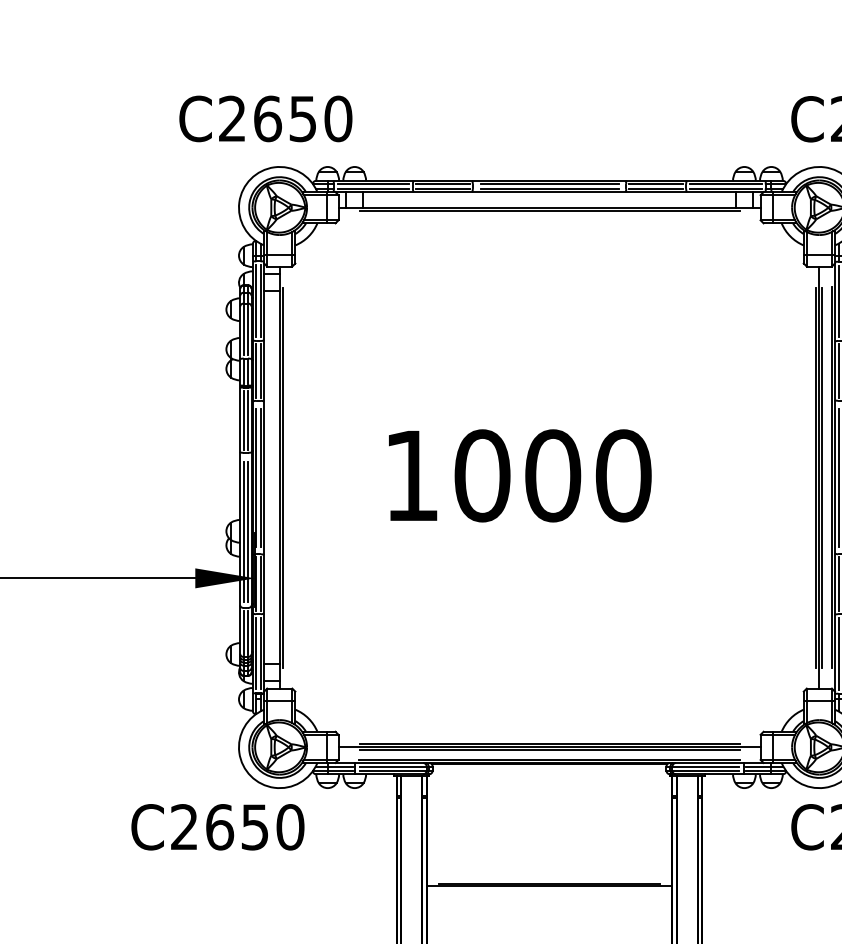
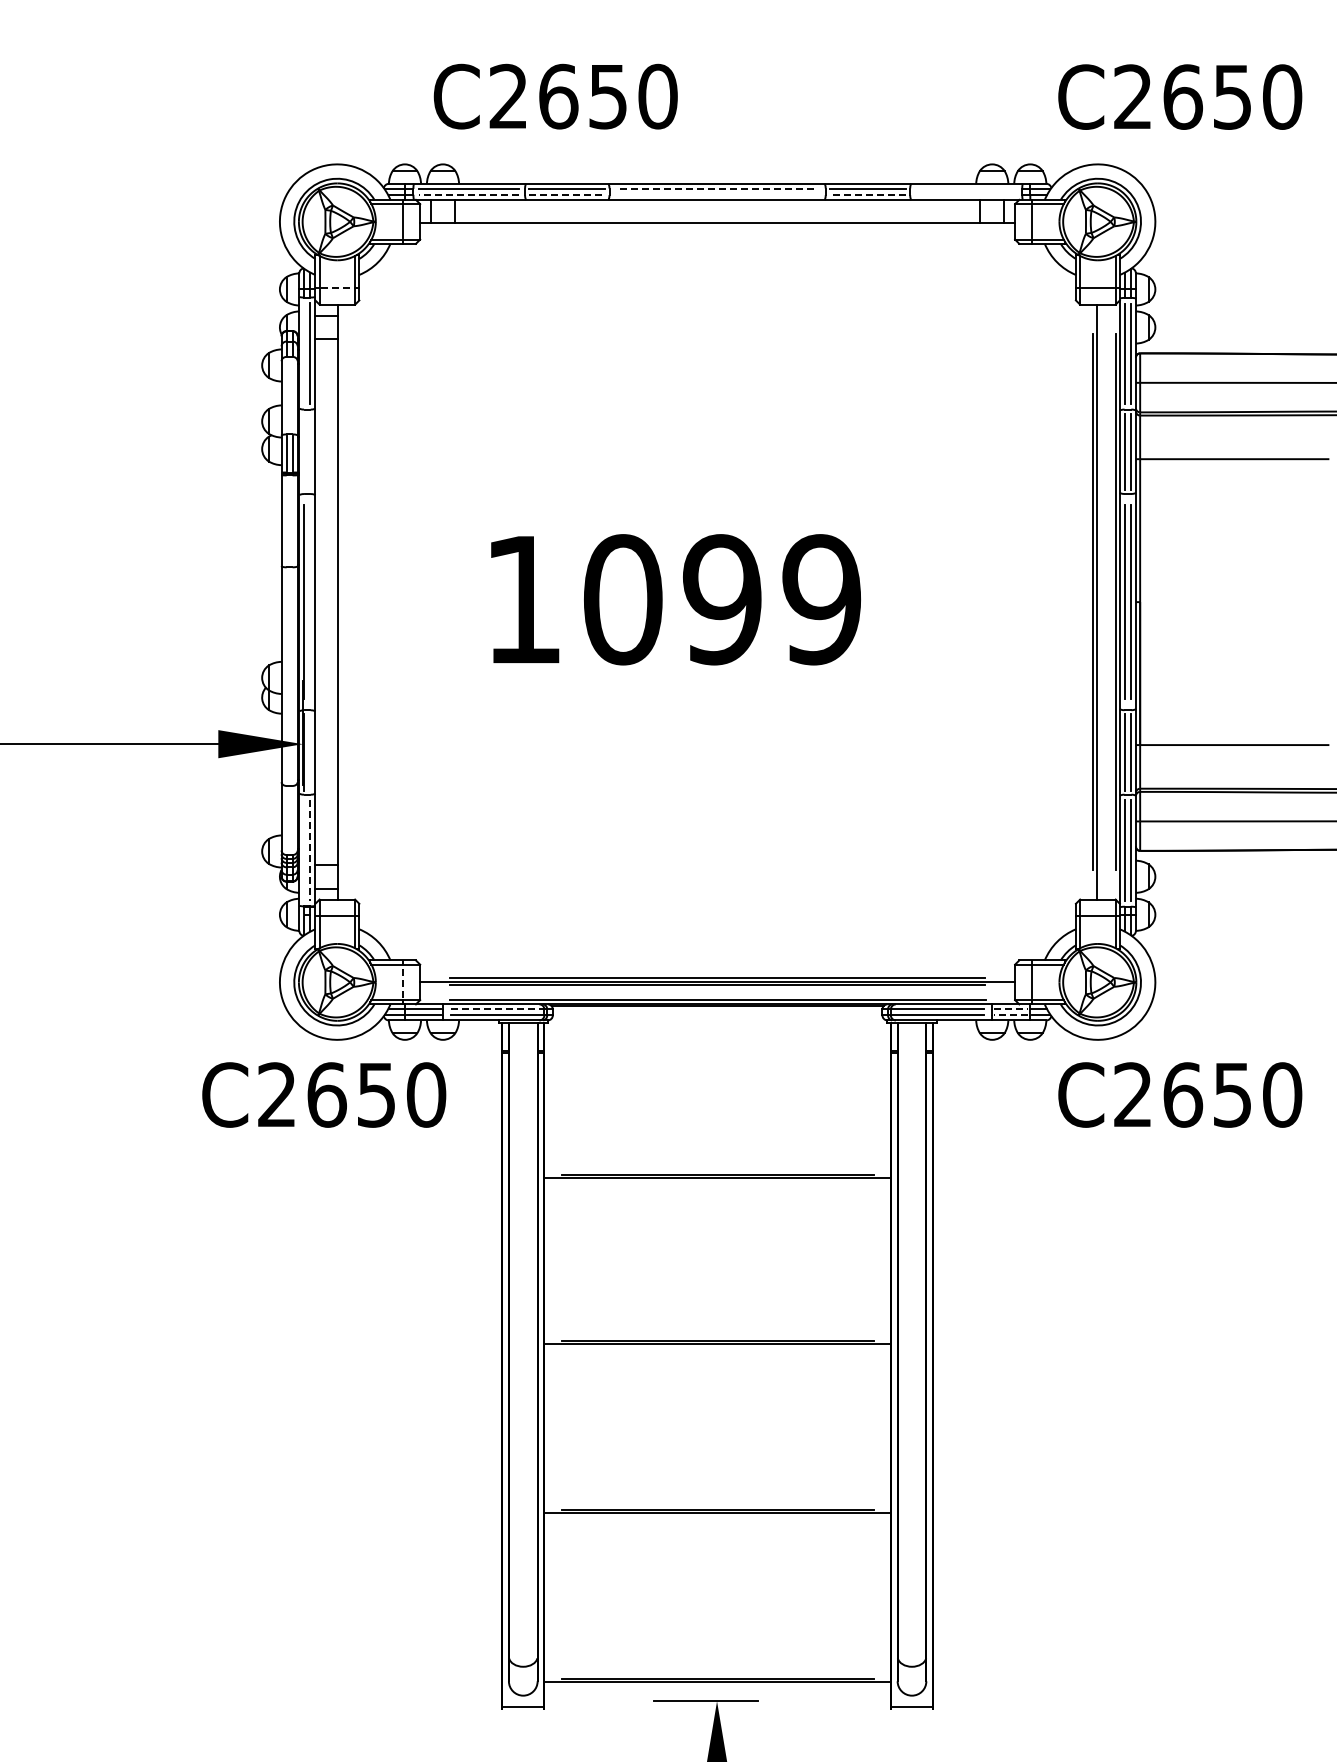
text: (265, 118) -> (555, 96), moved
line: (550, 184) -> (718, 188), solid -> dashed
line: (725, 184) -> (965, 188), removed
line: (372, 188) -> (468, 194), solid -> dashed
line: (443, 188) -> (567, 194), solid -> dashed
line: (549, 188) -> (717, 194), removed
line: (655, 188) -> (867, 194), solid -> dashed
line: (725, 188) -> (965, 194), removed
line: (549, 211) -> (717, 226), removed
line: (279, 254) -> (337, 287), solid -> dashed
line: (256, 301) -> (304, 353), removed
line: (243, 330) -> (286, 394), removed
line: (247, 330) -> (292, 394), removed
line: (256, 370) -> (304, 451), removed
line: (260, 370) -> (310, 451), removed
line: (243, 420) -> (286, 521), removed
line: (247, 420) -> (292, 521), removed
text: (588, 475) -> (772, 599), 1000 -> 1099
line: (260, 477) -> (310, 601), removed
line: (283, 477) -> (342, 601), removed
line: (821, 477) -> (1100, 601), removed
line: (243, 531) -> (286, 678), removed
line: (247, 531) -> (292, 678), removed
line: (260, 584) -> (310, 752), removed
line: (243, 633) -> (286, 821), removed
line: (247, 633) -> (292, 821), removed
line: (256, 653) -> (304, 850), removed
line: (260, 654) -> (310, 851), solid -> dashed
line: (326, 747) -> (403, 982), solid -> dashed
line: (393, 766) -> (497, 1009), solid -> dashed
line: (758, 766) -> (1011, 1009), solid -> dashed
line: (757, 770) -> (1010, 1015), solid -> dashed
text: (218, 826) -> (324, 1094), moved

